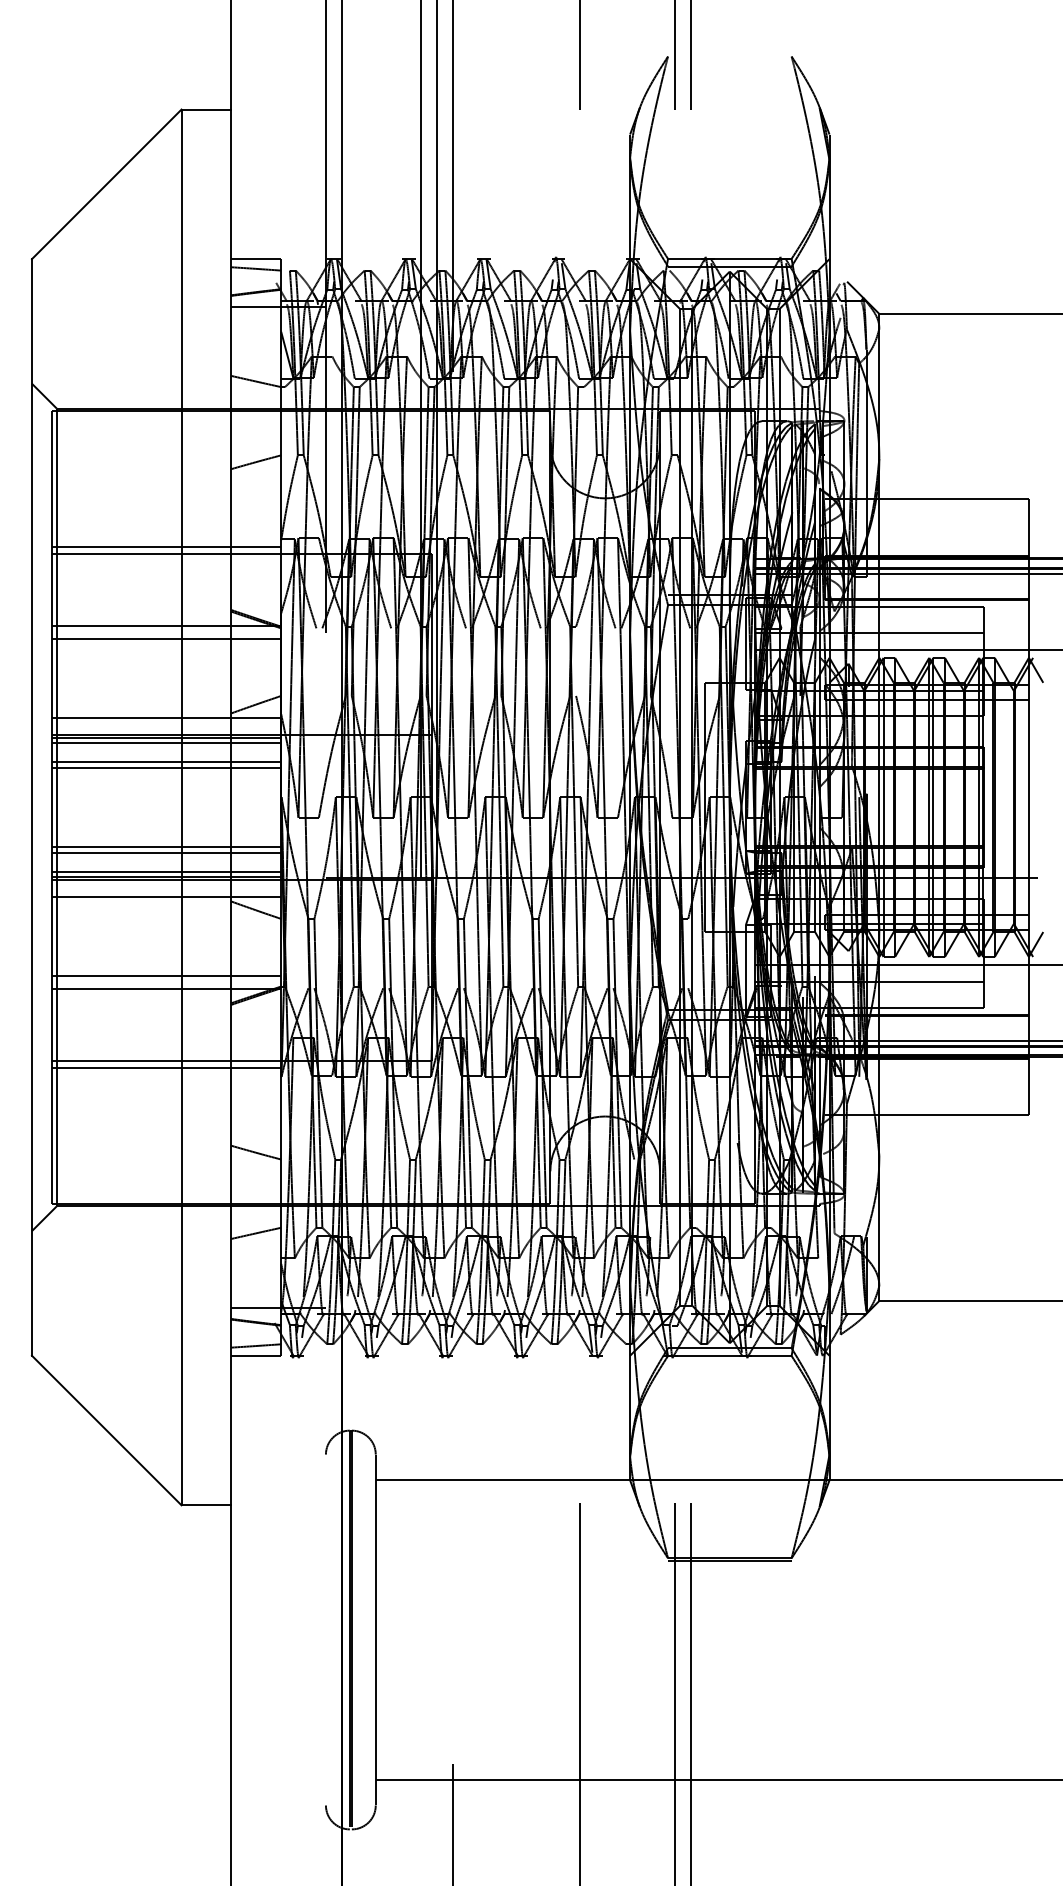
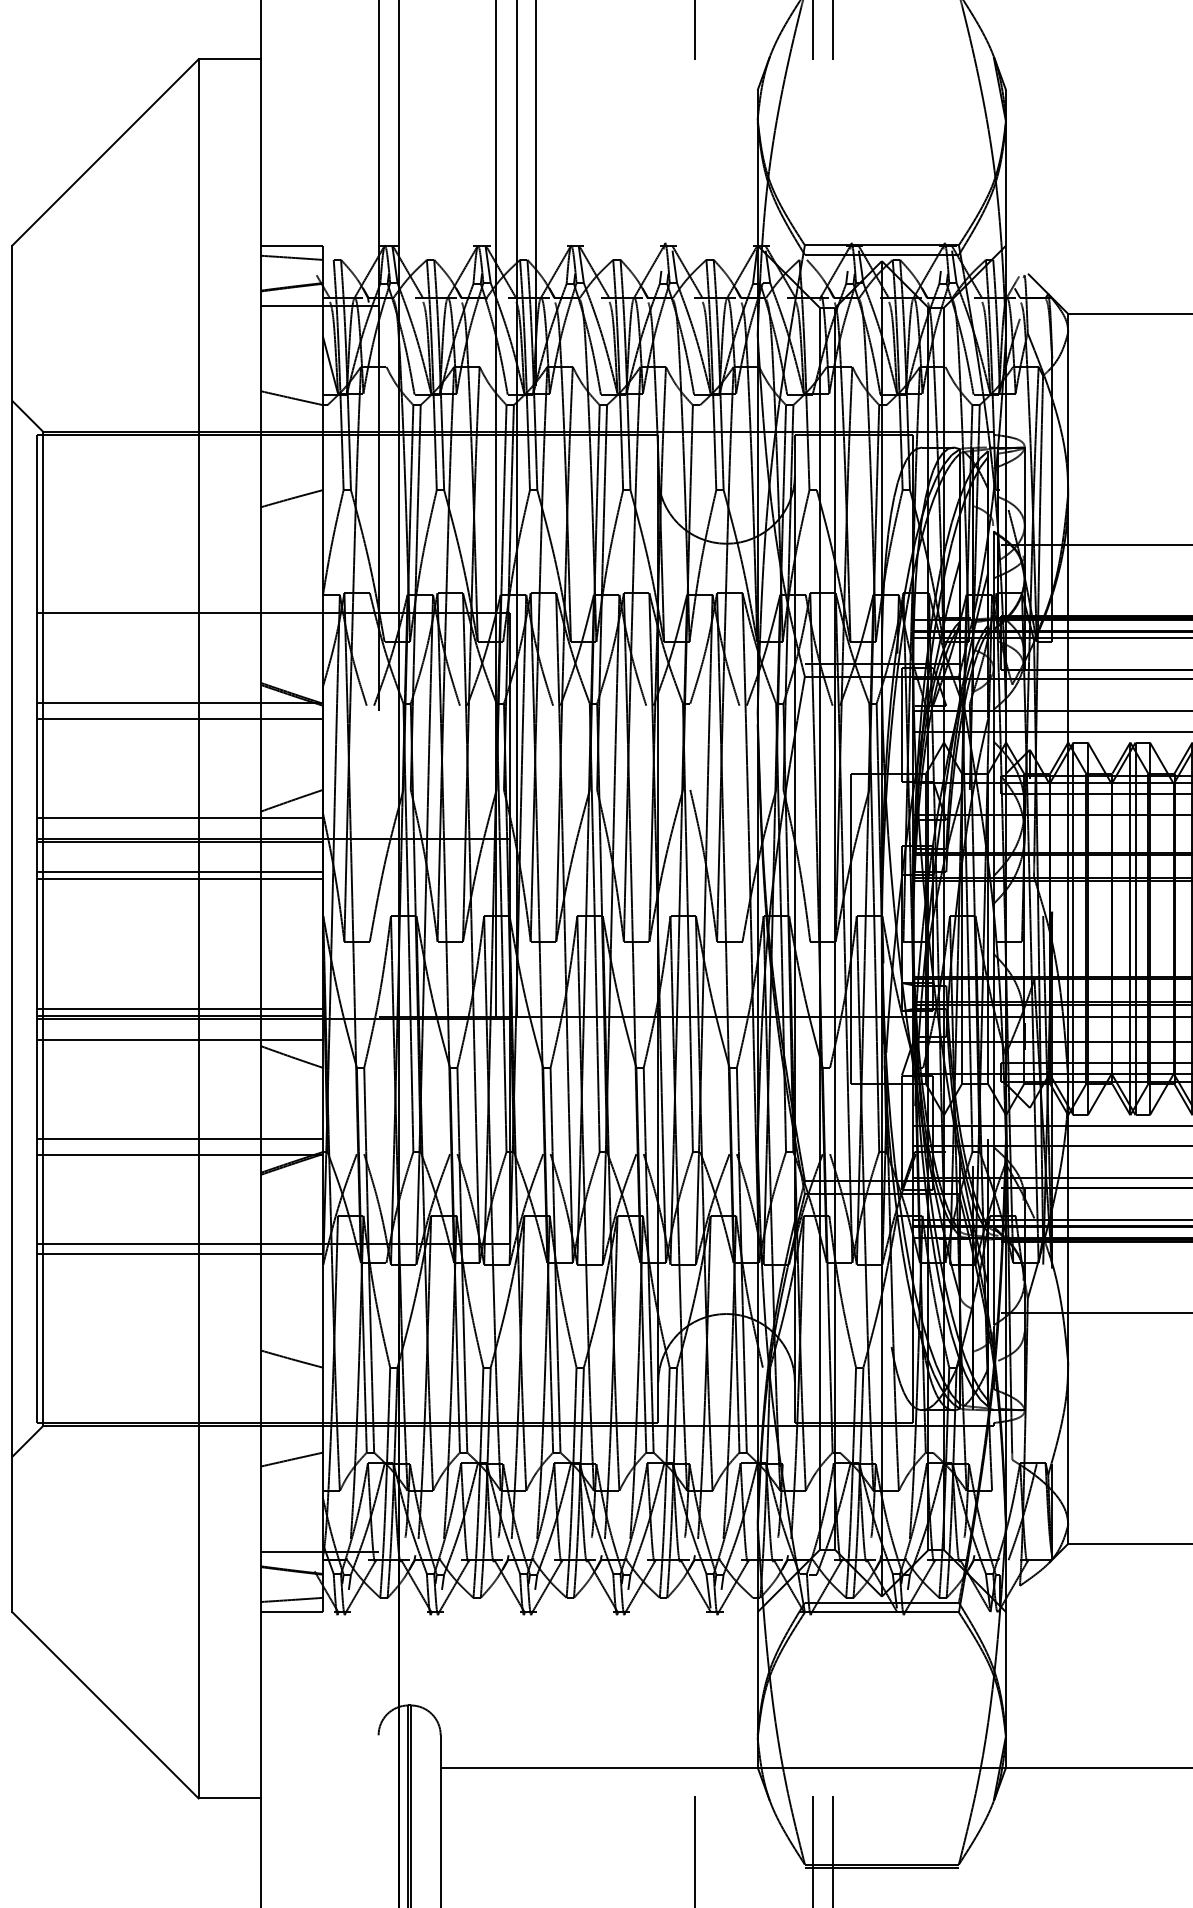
line: (166, 546) -> (179, 603), removed
line: (166, 743) -> (179, 849), removed
line: (166, 847) -> (179, 978), removed
line: (166, 852) -> (179, 985), removed

